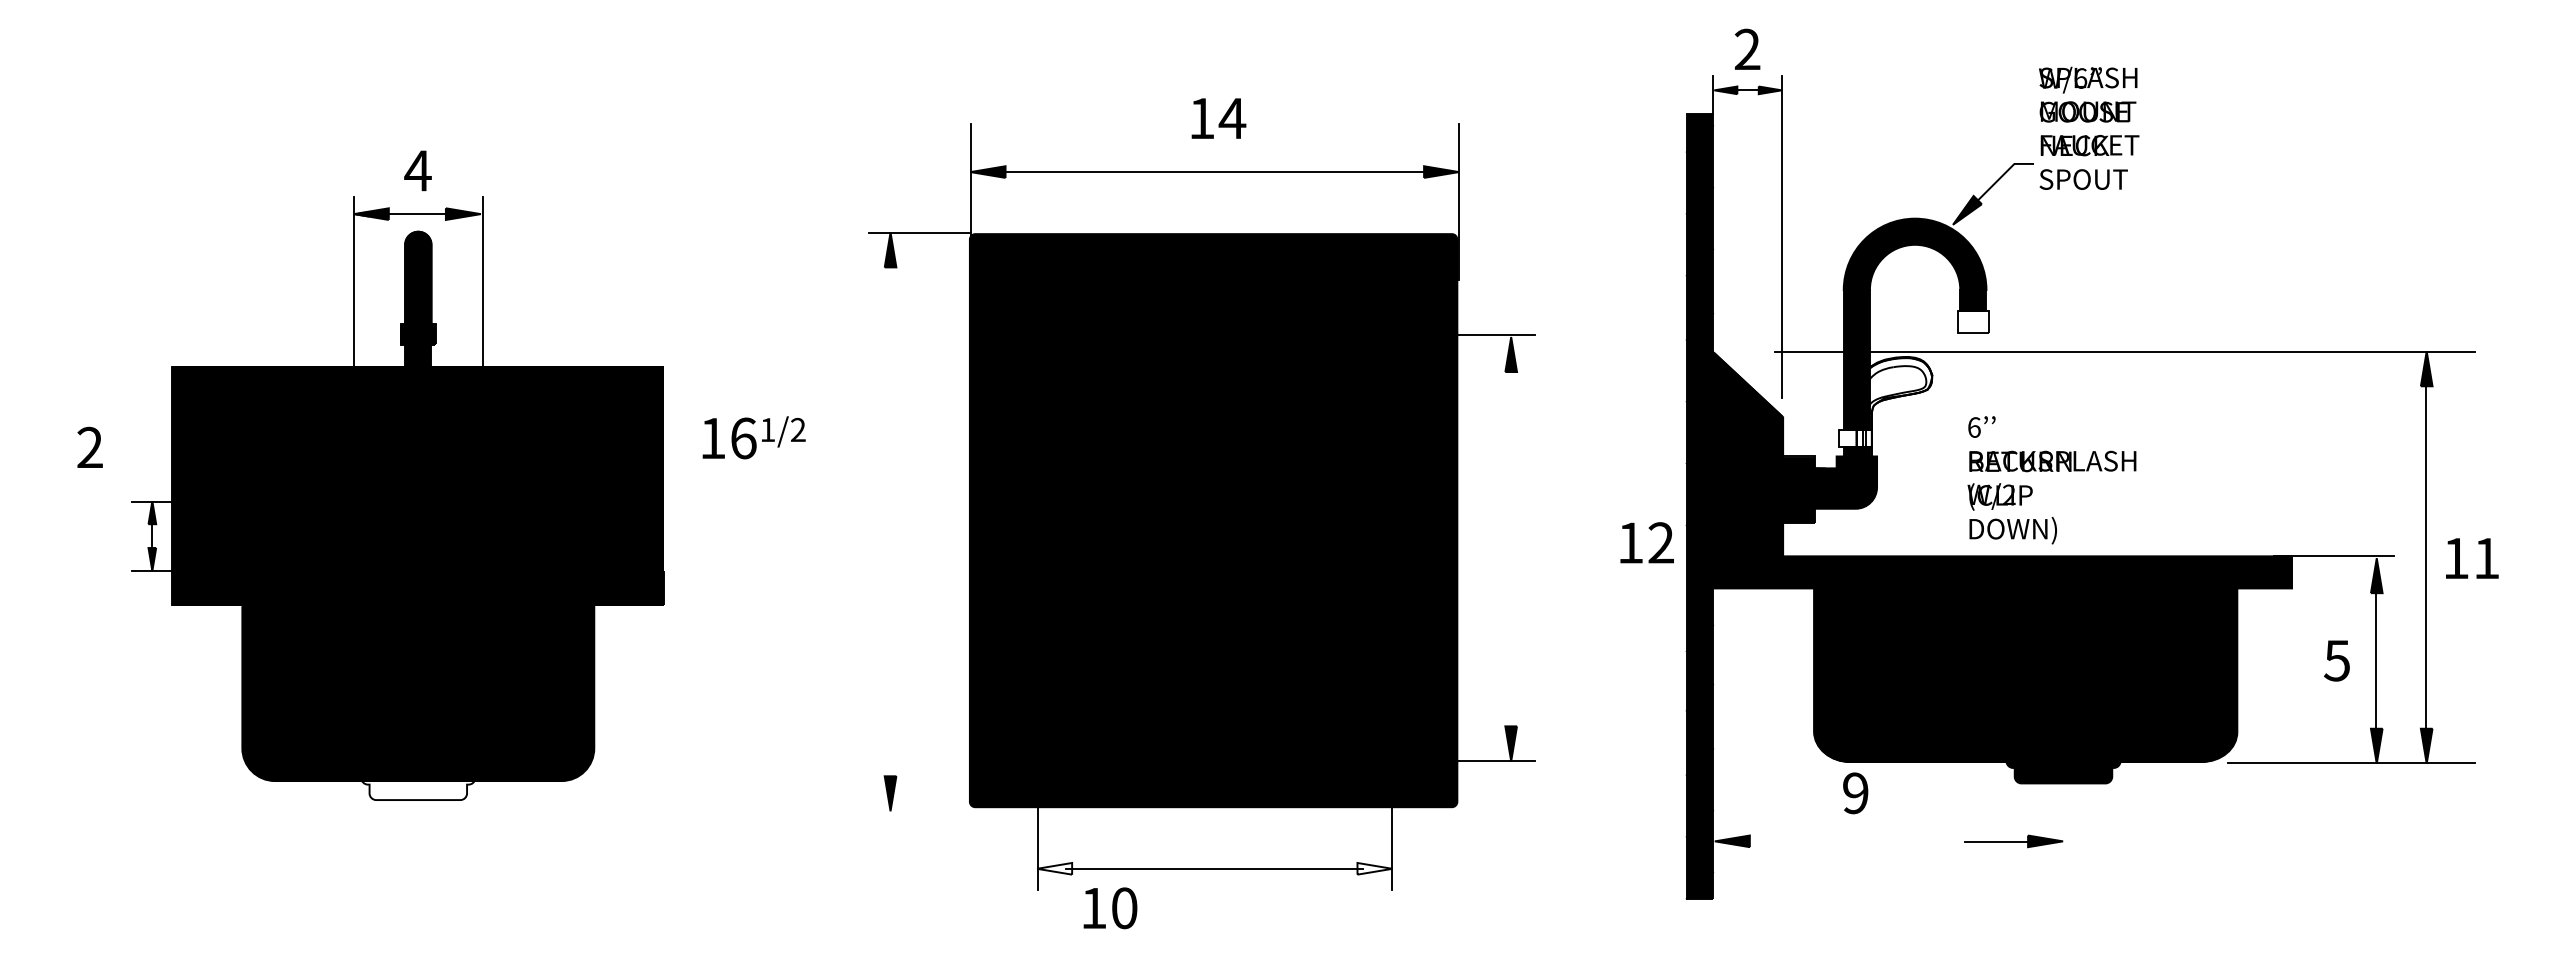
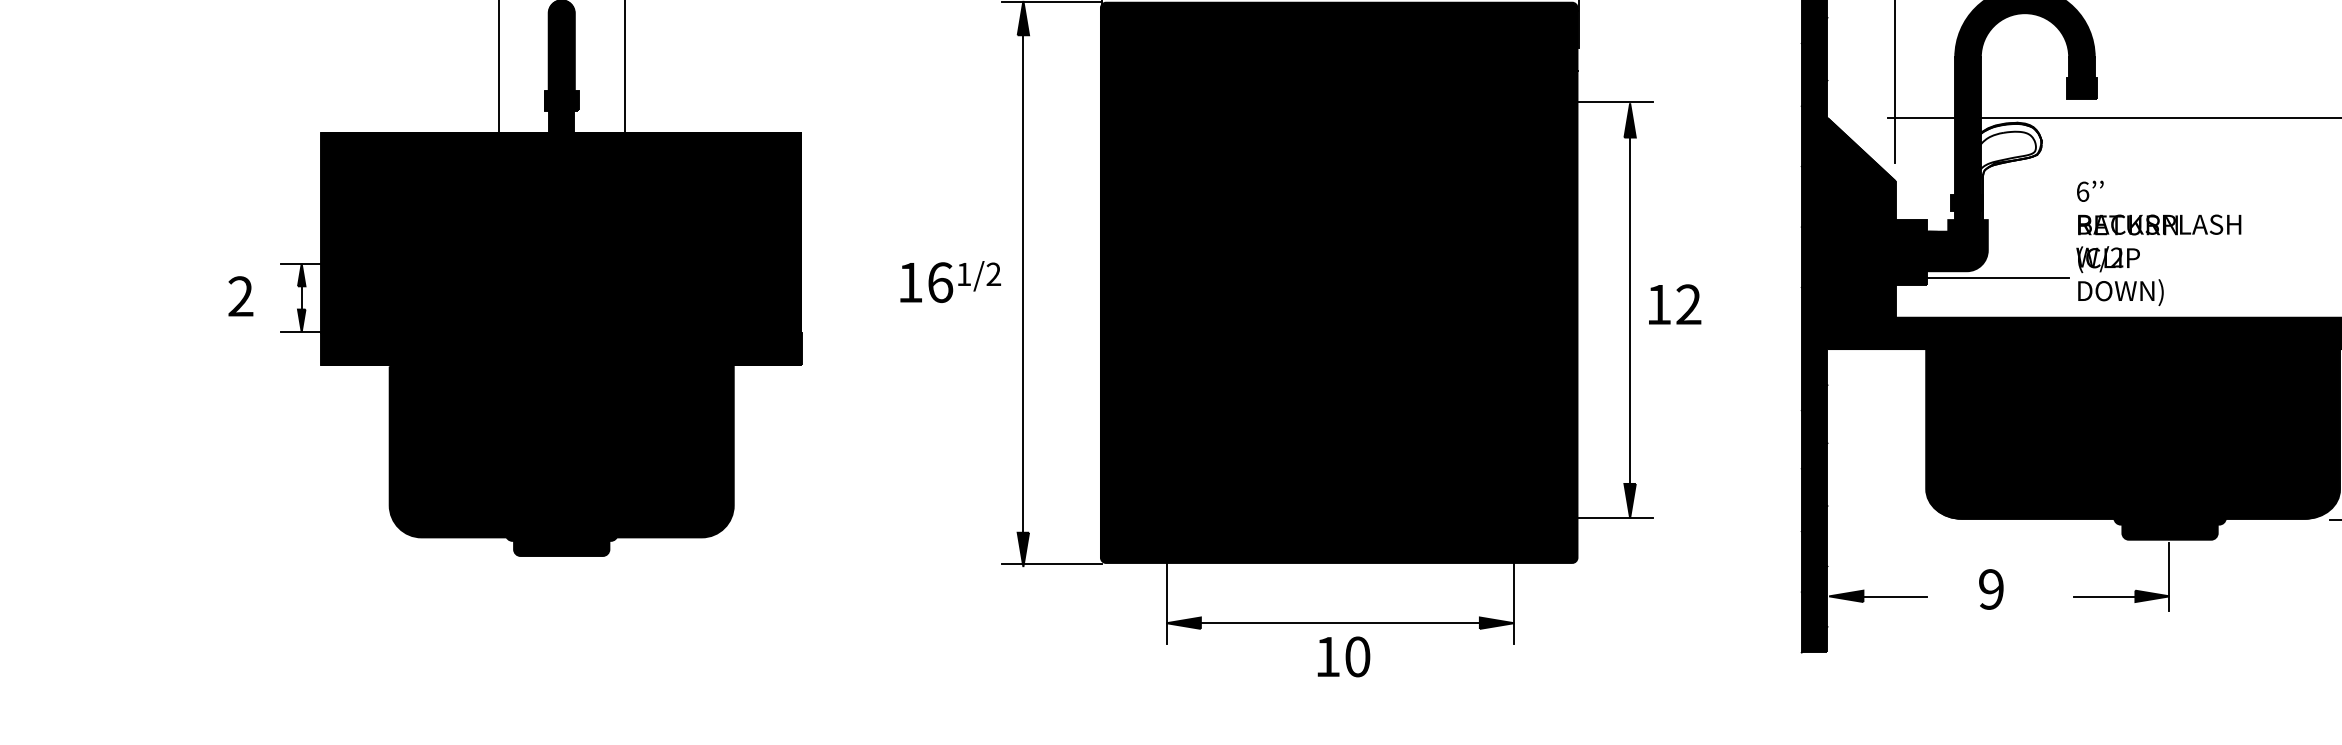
fill: (1972, 321) -> (2081, 88), added
text: (753, 437) -> (950, 281), moved
fill: (1855, 438) -> (1966, 202), added
text: (89, 446) -> (240, 295), moved
line: (1882, 516) -> (1993, 278), added
line: (890, 527) -> (1023, 289), added
text: (1646, 542) -> (1674, 304), moved
line: (1510, 547) -> (1629, 309), added
fill: (418, 789) -> (561, 545), added
text: (1855, 793) -> (1991, 589), moved
line: (919, 808) -> (1051, 564), added
line: (2062, 821) -> (2169, 576), added
line: (1778, 841) -> (1891, 596), added
fill: (1054, 868) -> (1183, 622), added
fill: (1374, 868) -> (1496, 622), added
text: (1110, 908) -> (1343, 657), moved

